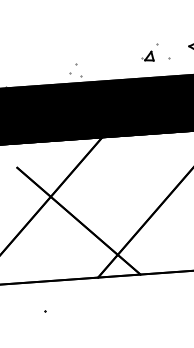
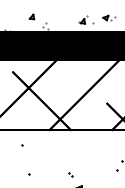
part: (45, 53) -> (31, 16), added

